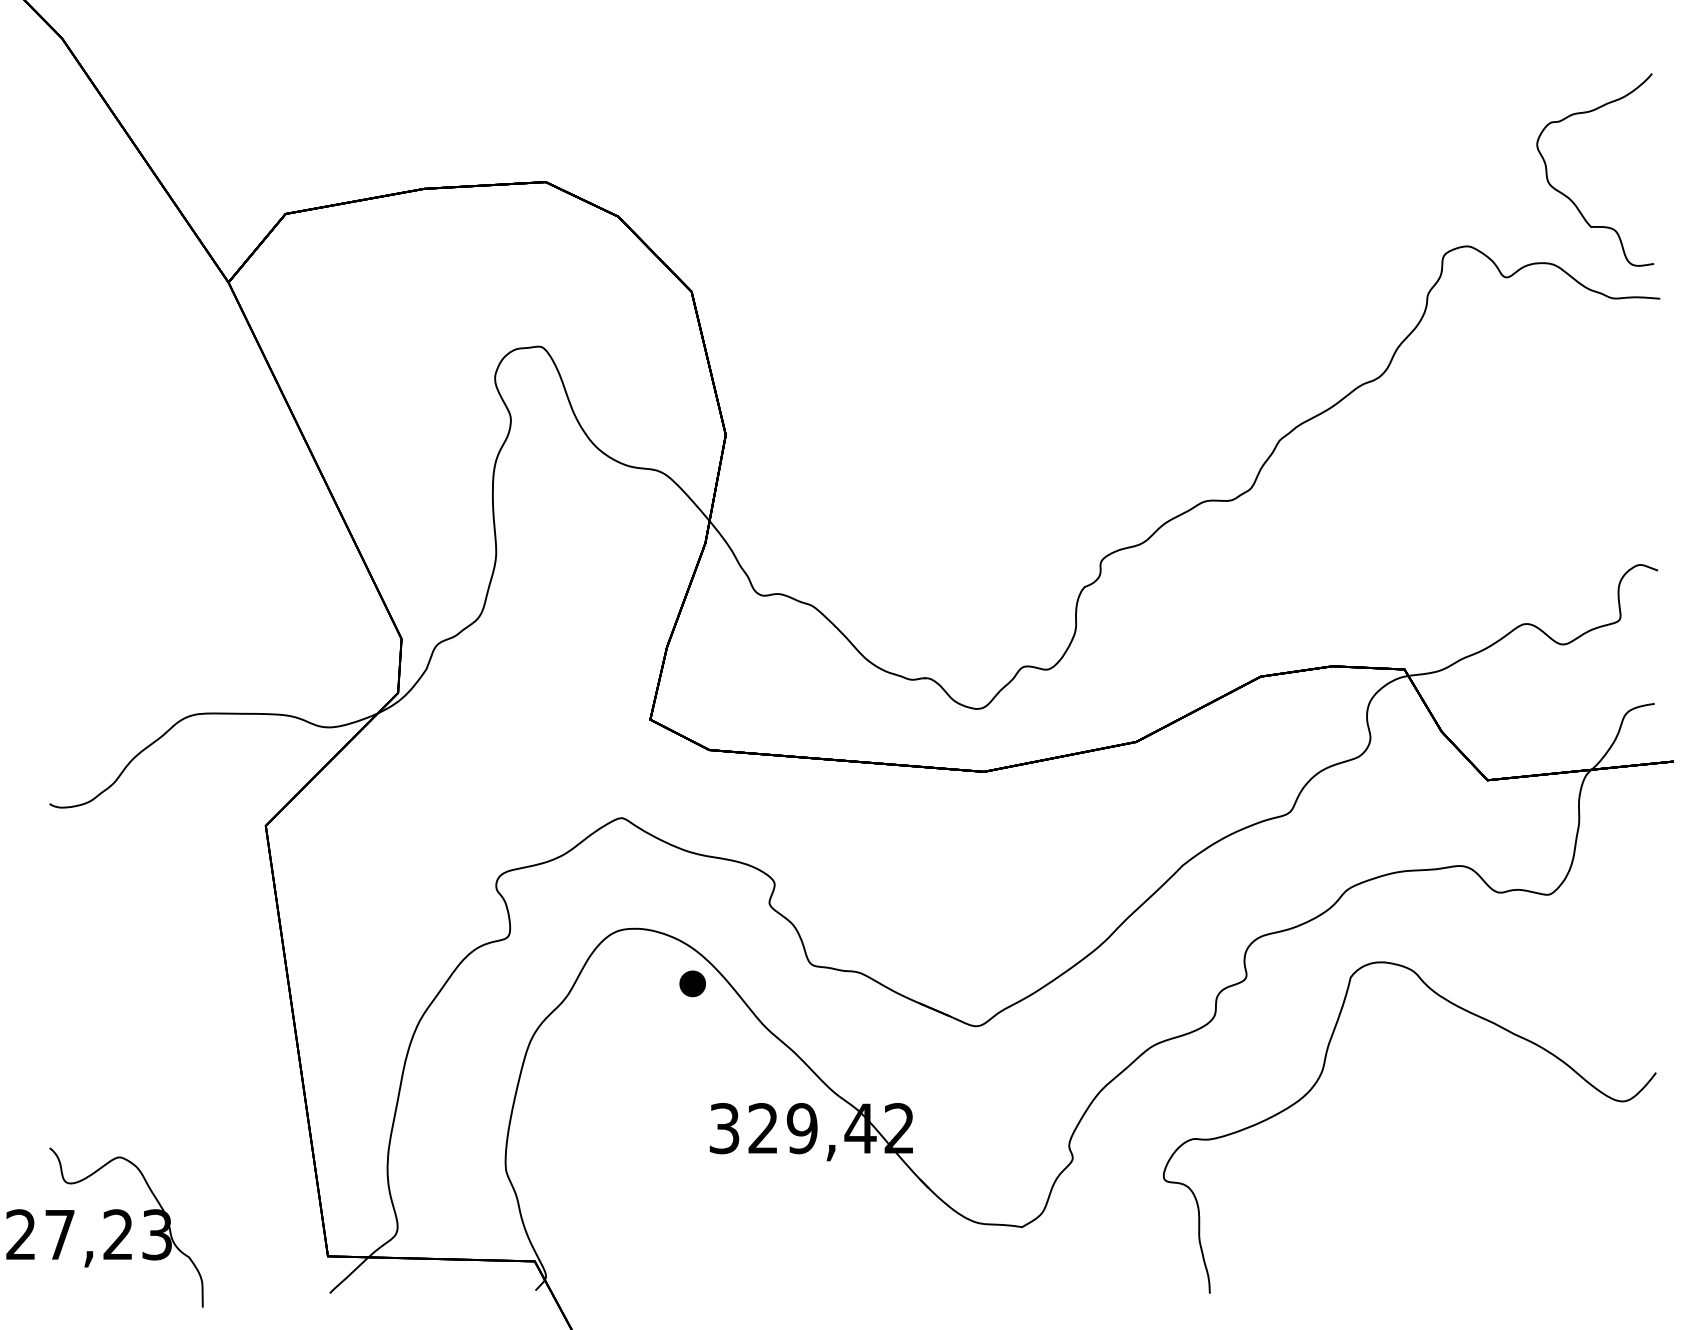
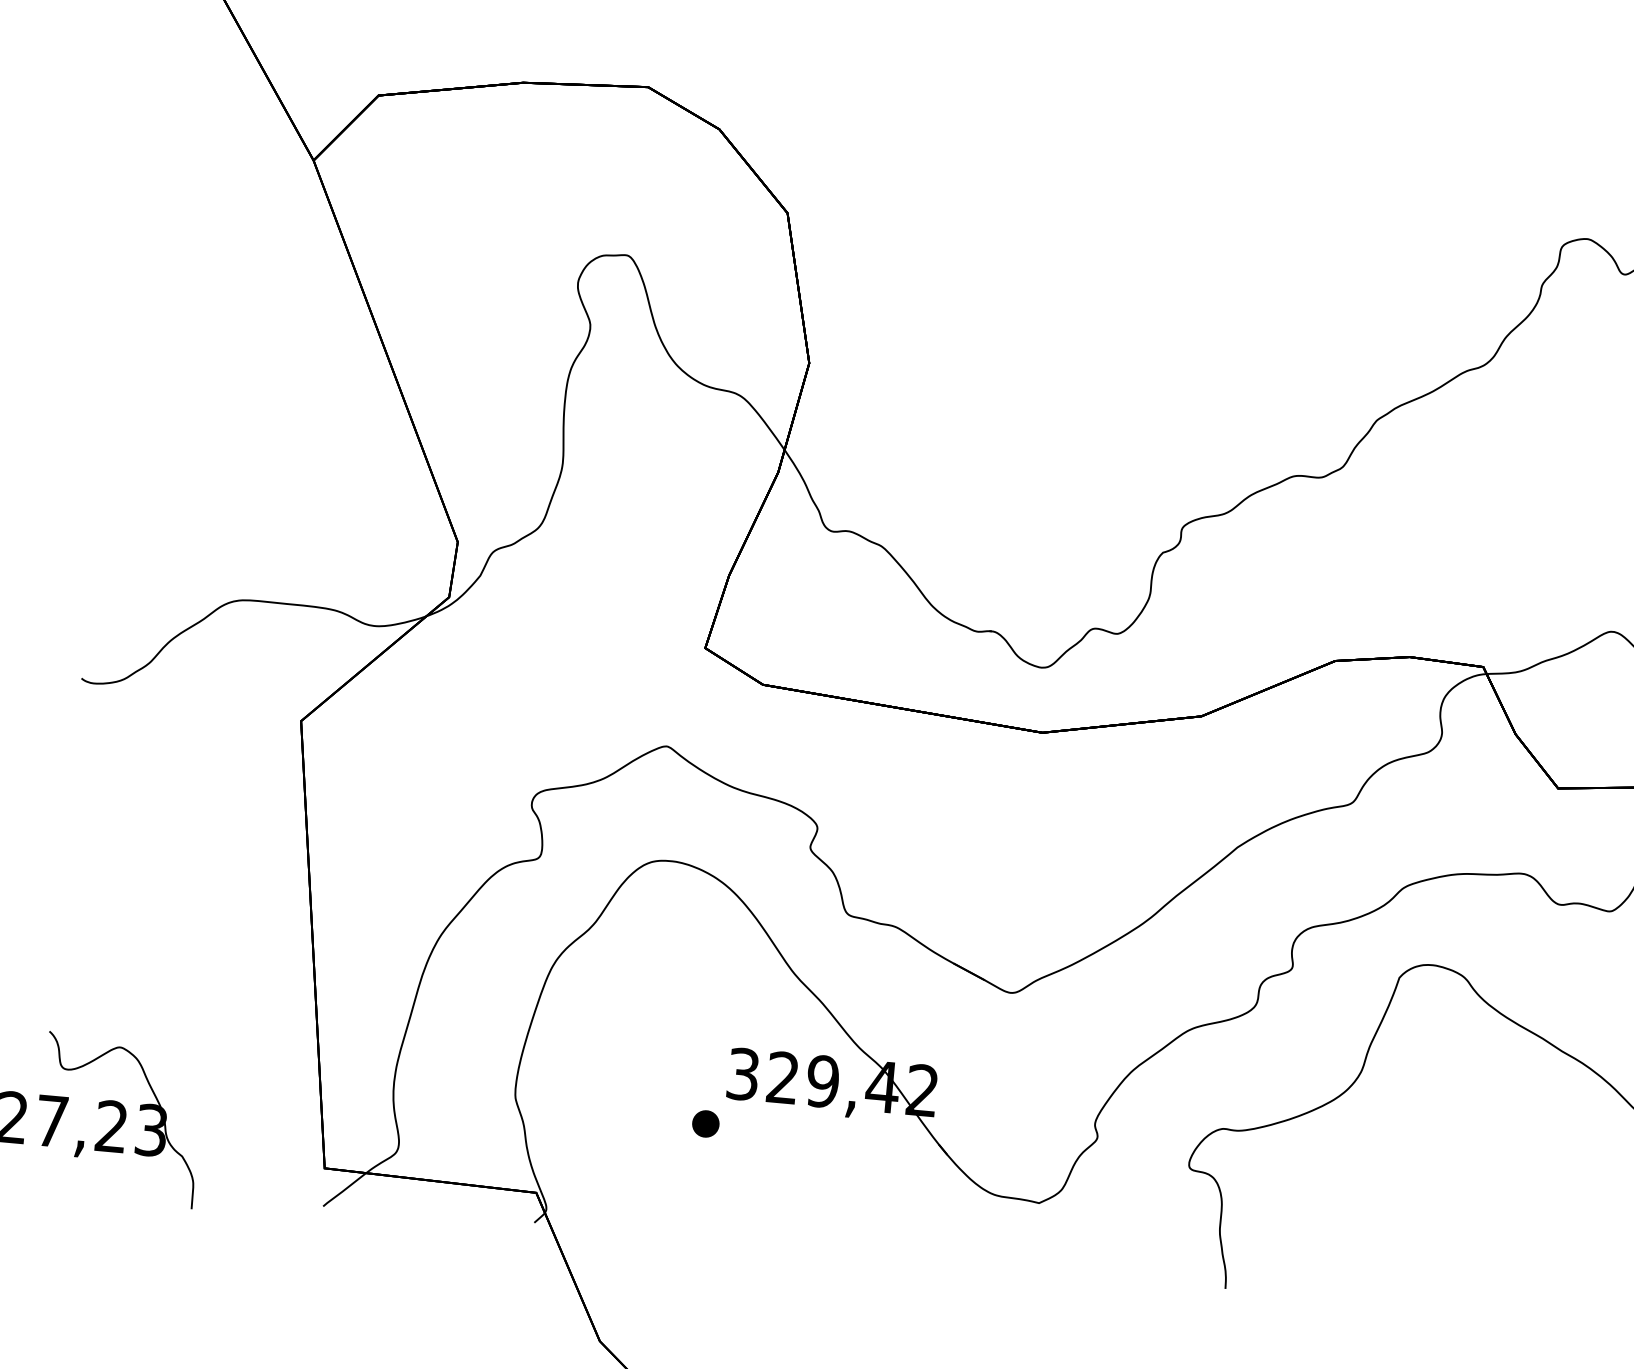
part: (692, 983) -> (705, 1123), moved

